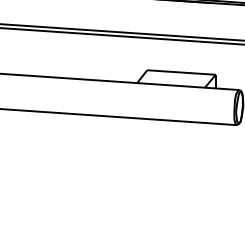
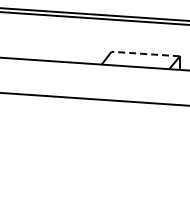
line: (180, 72) -> (144, 54), solid -> dashed

